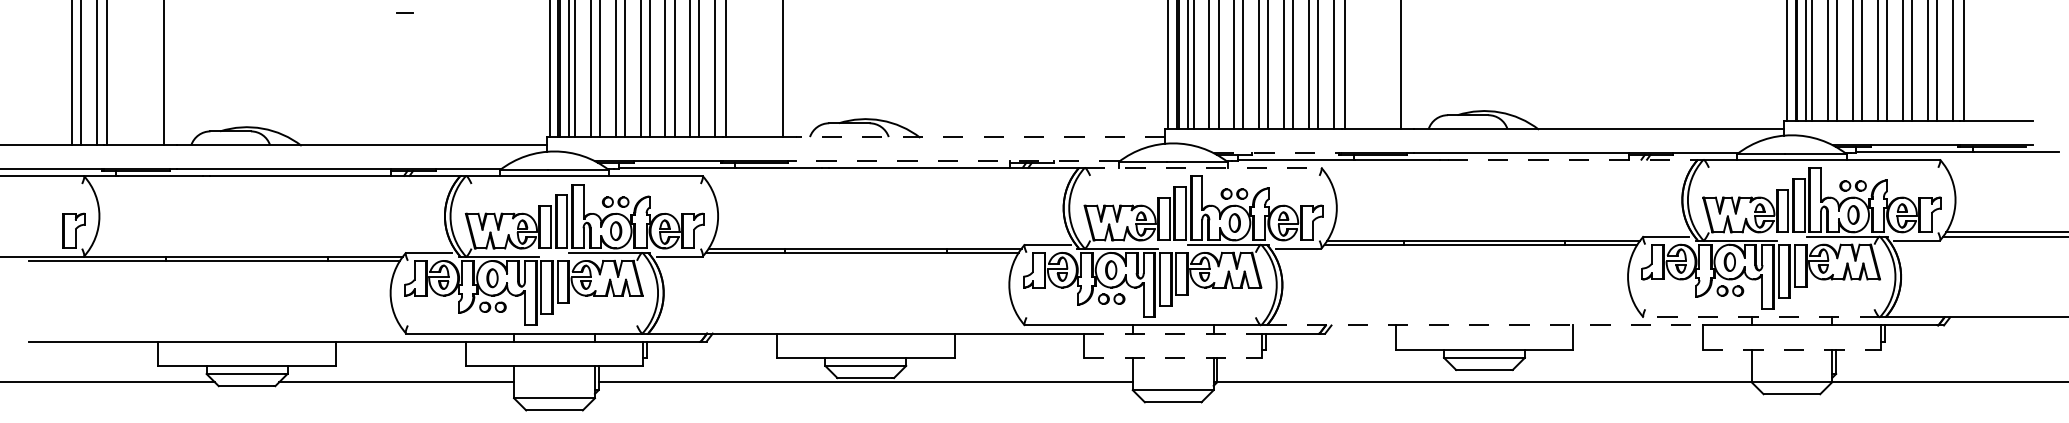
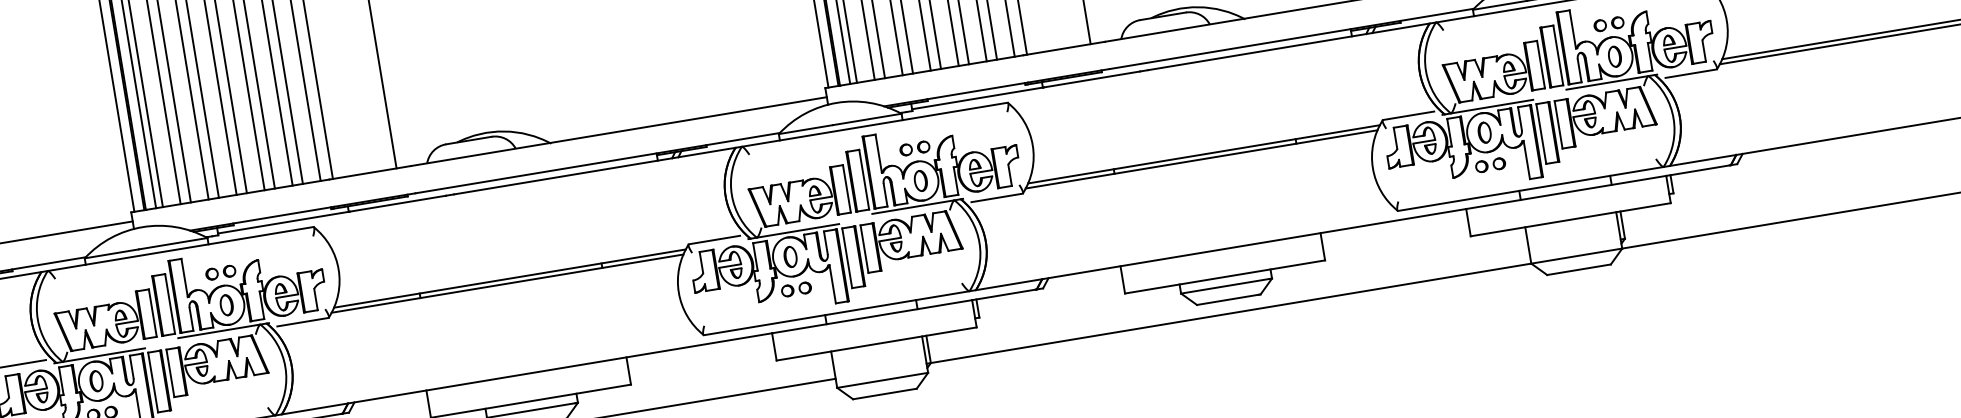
line: (980, 137) -> (618, 132), dashed -> solid
line: (1277, 153) -> (955, 94), dashed -> solid
line: (1573, 159) -> (1289, 46), dashed -> solid
line: (957, 161) -> (597, 163), dashed -> solid
line: (1203, 167) -> (875, 124), dashed -> solid
line: (1761, 317) -> (1530, 189), dashed -> solid
line: (1485, 325) -> (1221, 249), dashed -> solid
line: (1173, 333) -> (872, 316), dashed -> solid
line: (1791, 349) -> (1570, 219), dashed -> solid
line: (1173, 357) -> (876, 343), dashed -> solid

